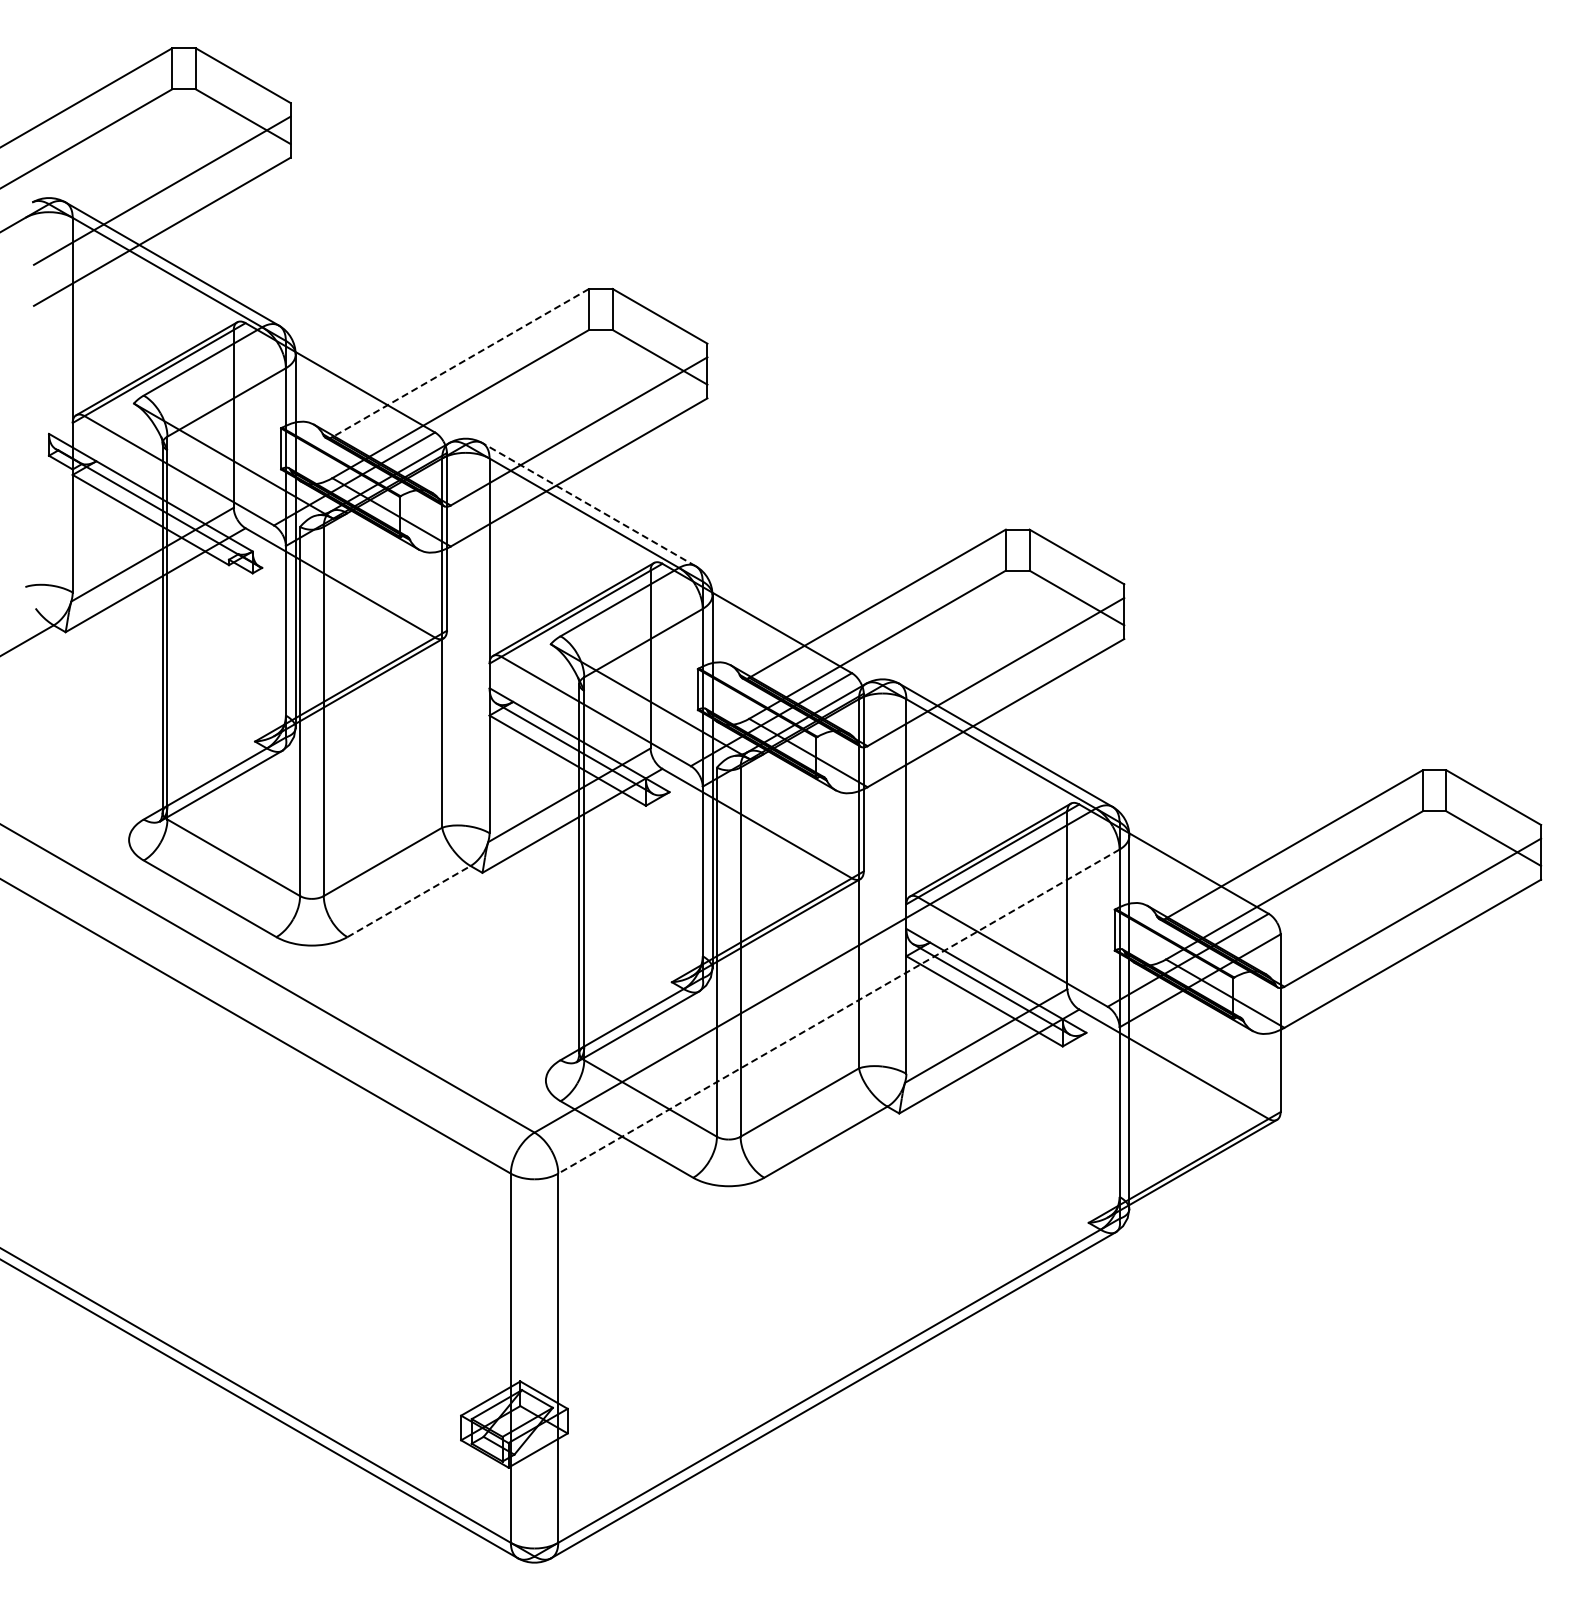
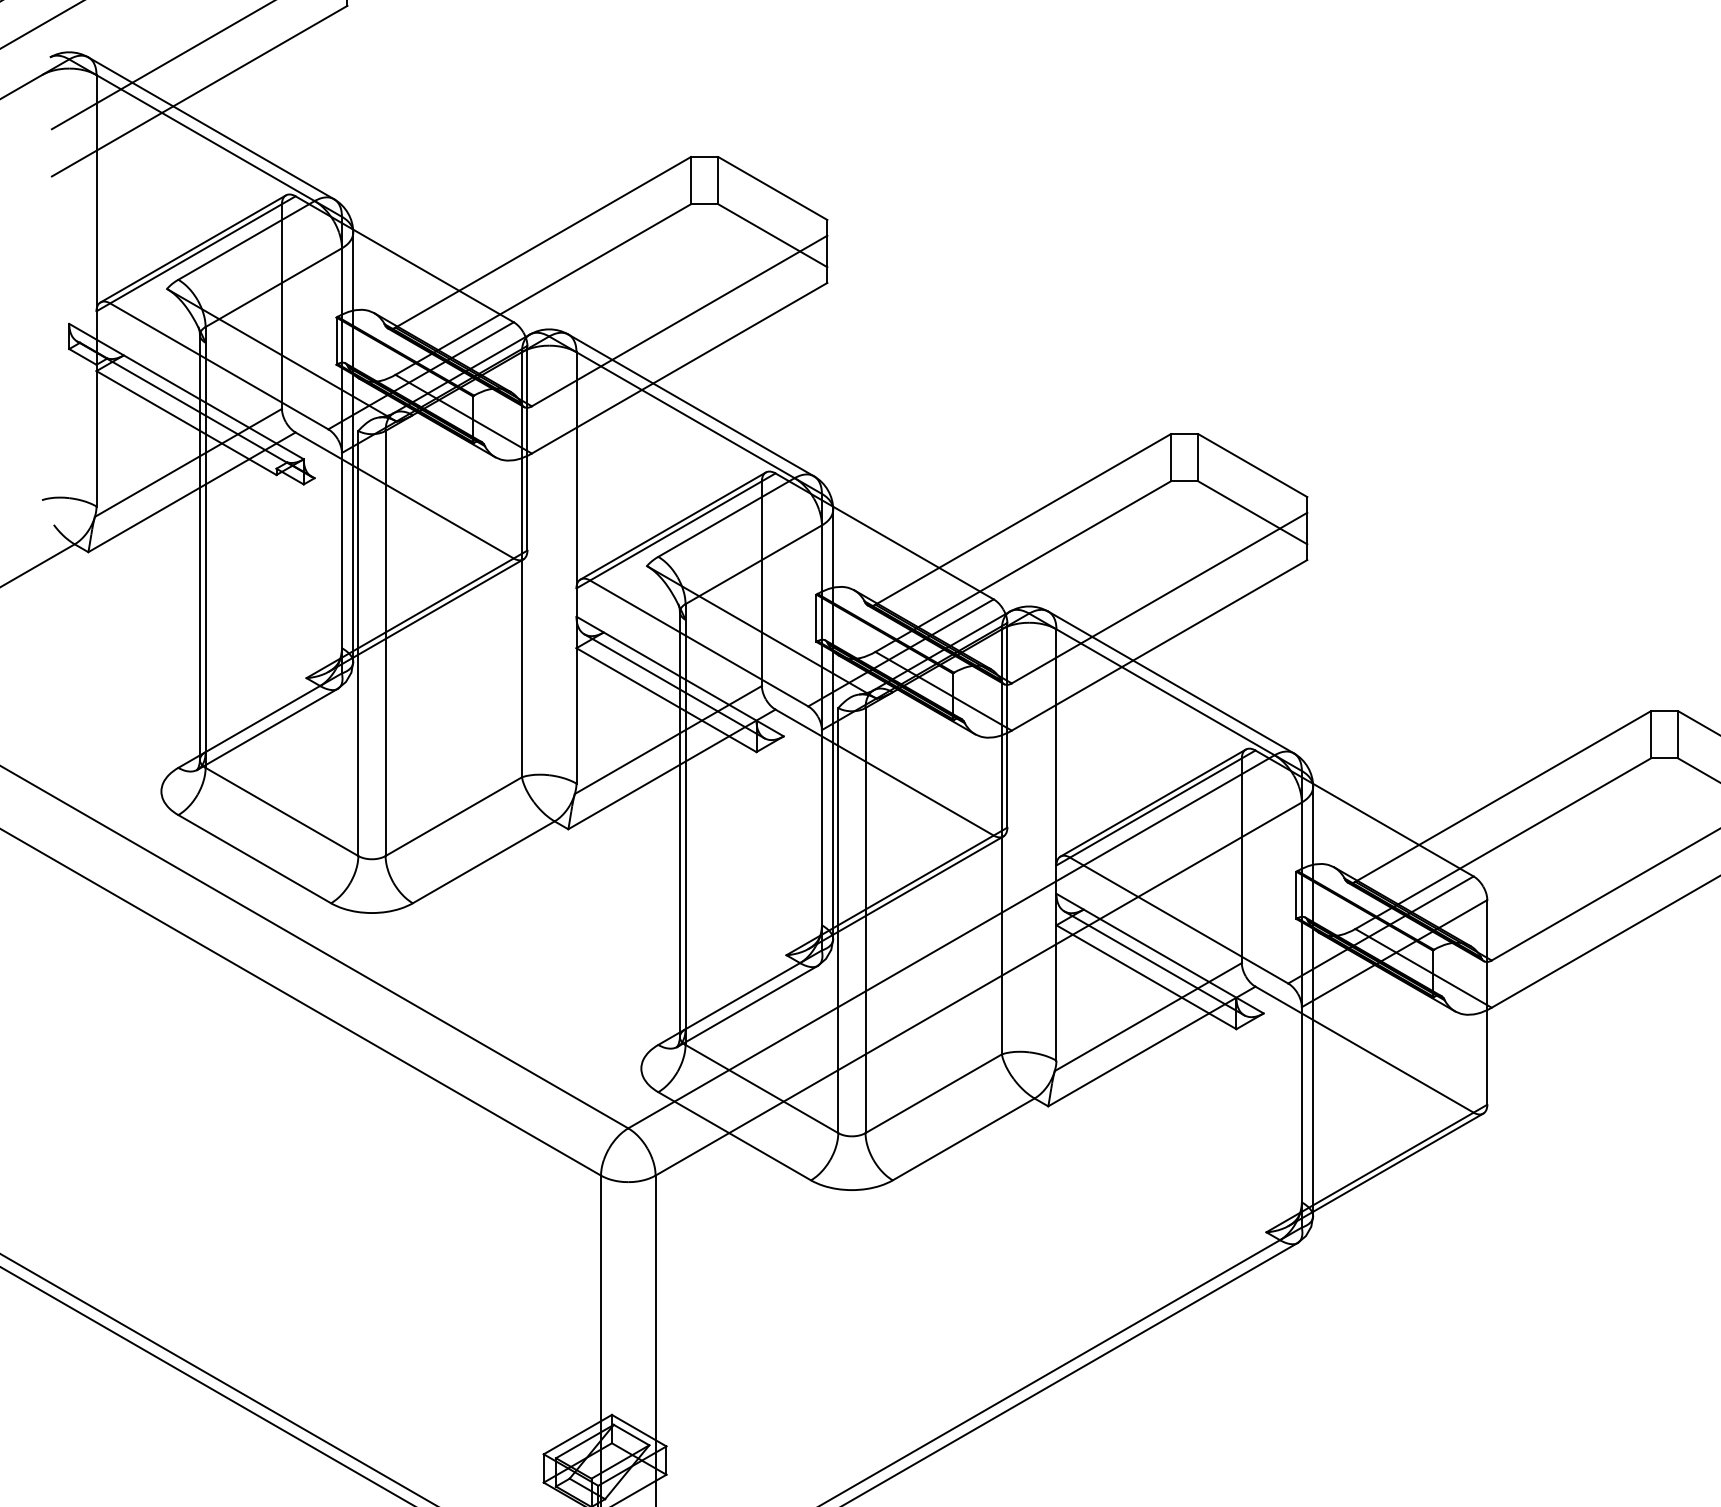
line: (460, 363) -> (543, 242), dashed -> solid
line: (588, 504) -> (690, 405), dashed -> solid
line: (409, 901) -> (484, 862), dashed -> solid
line: (838, 1011) -> (978, 988), dashed -> solid

